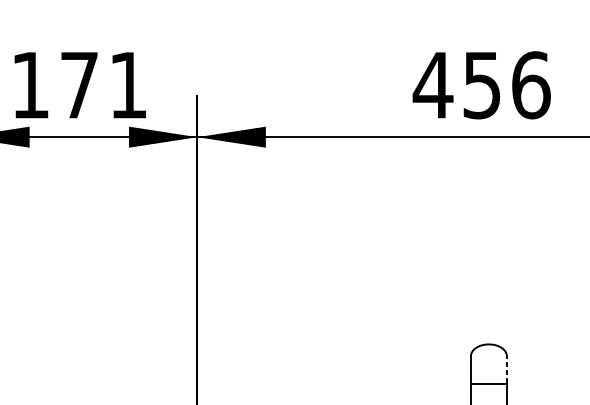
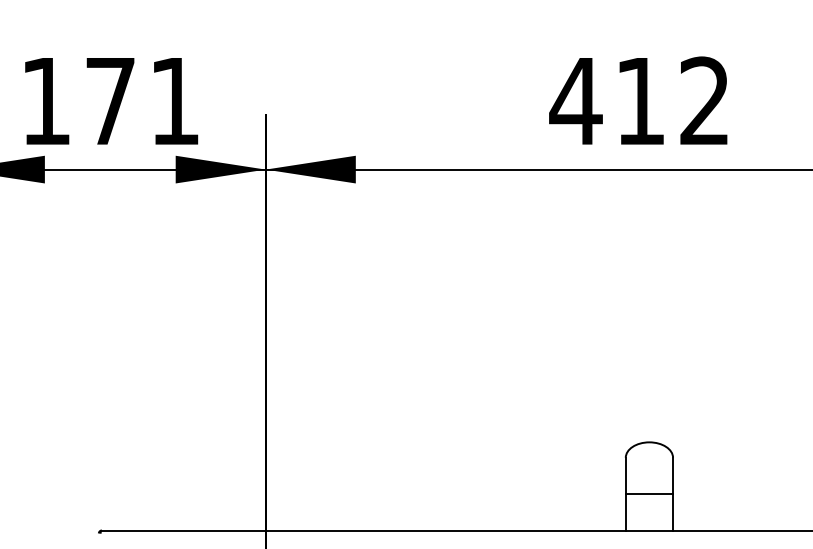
text: (507, 85) -> (673, 101), 456 -> 412
line: (507, 369) -> (673, 475), dashed -> solid

